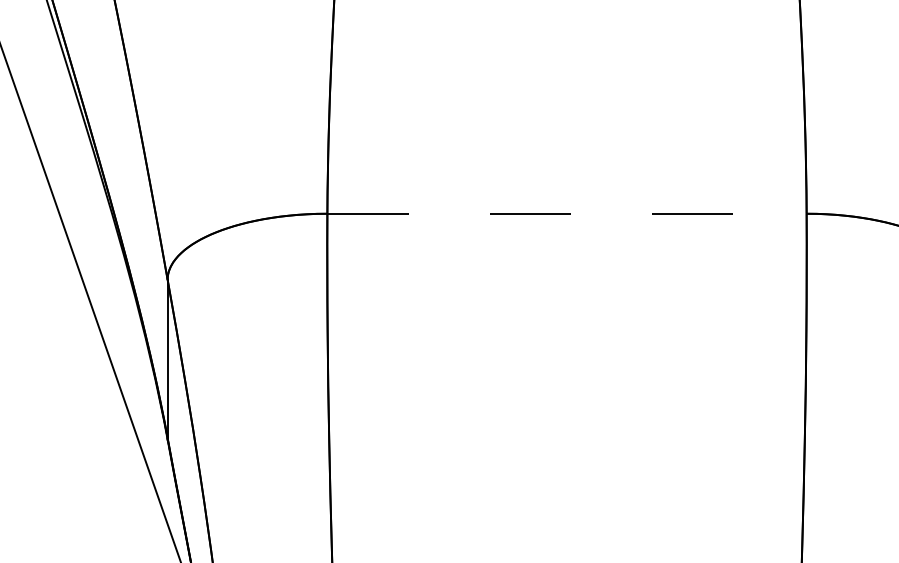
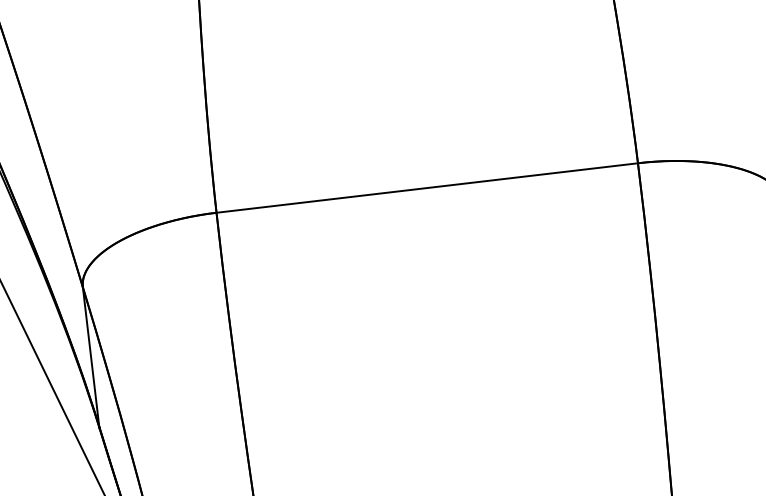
line: (567, 213) -> (427, 187), dashed -> solid

